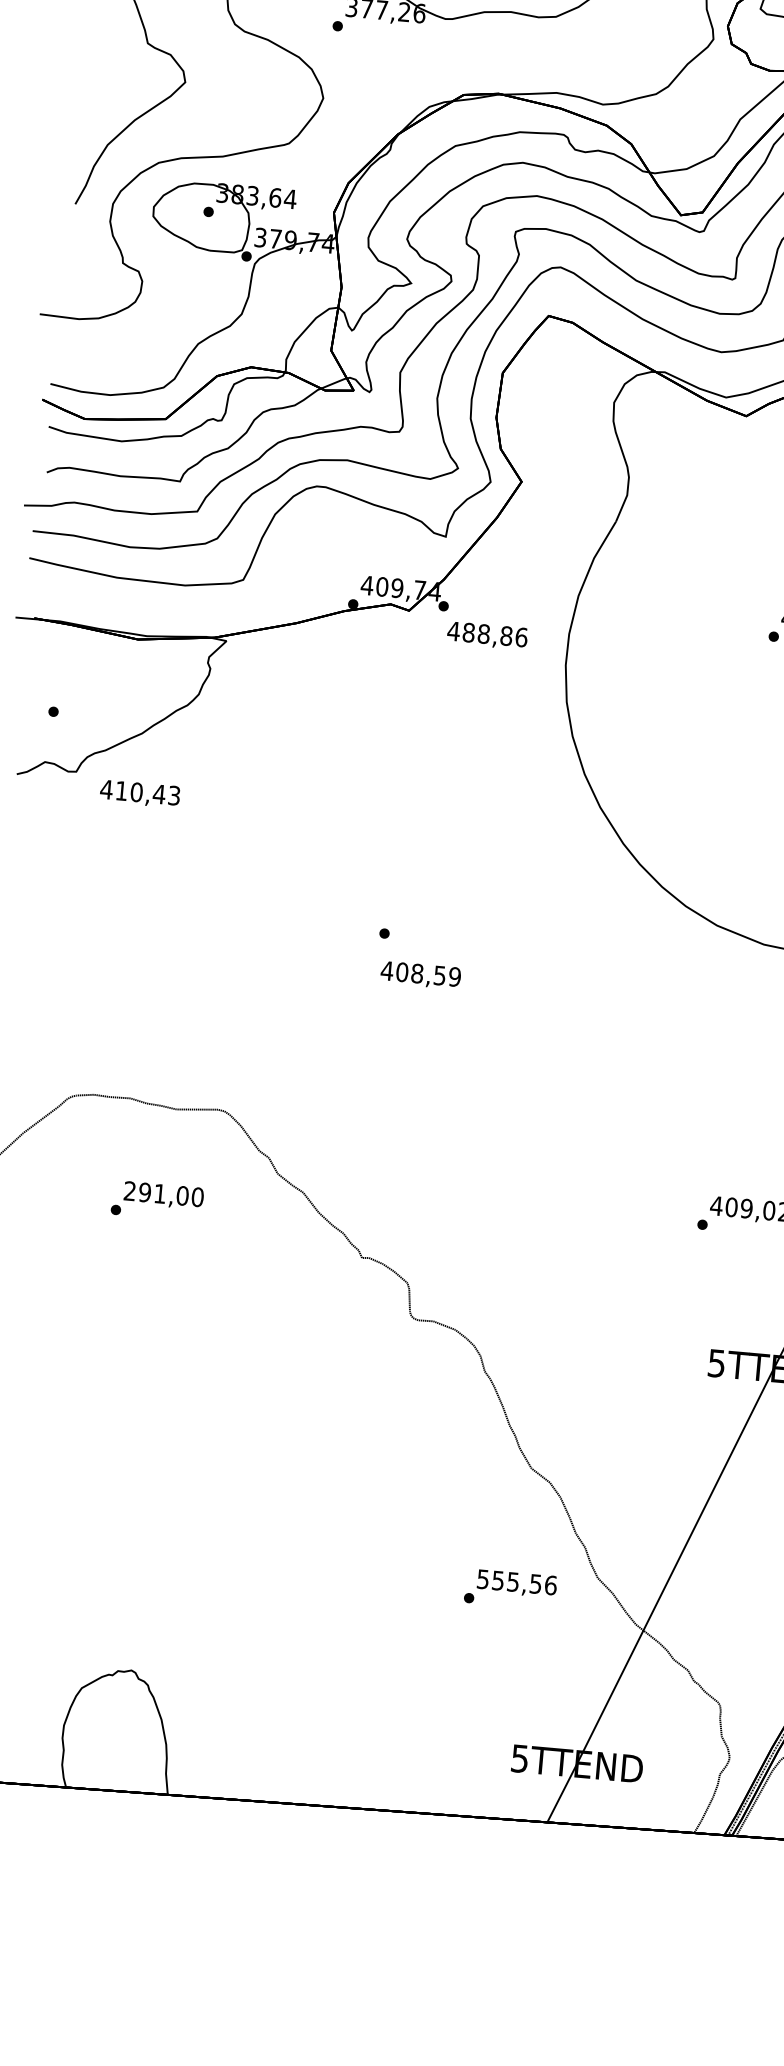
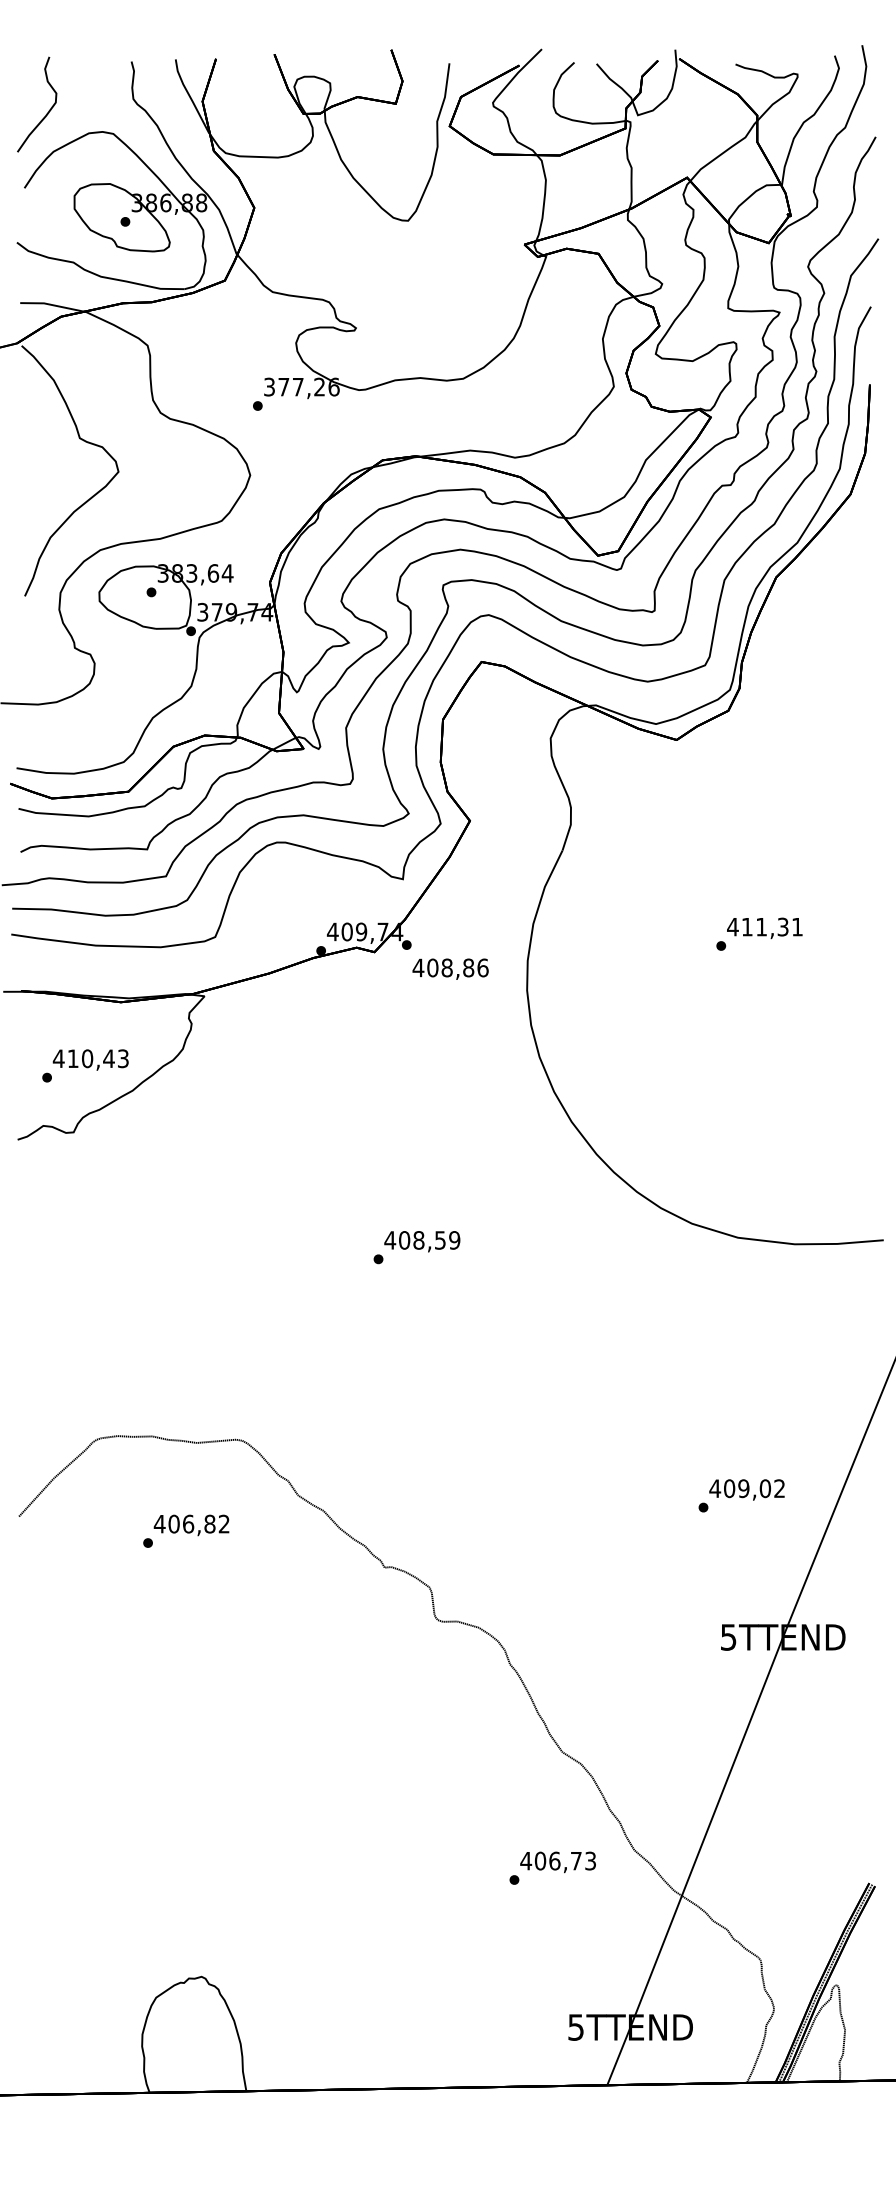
text: (468, 632) -> (432, 967), 488,86 -> 408,86
text: (139, 793) -> (90, 1059), moved
text: (421, 975) -> (422, 1241), moved
text: (163, 1193) -> (191, 1523), 291,00 -> 406,82
text: (517, 1581) -> (558, 1860), 555,56 -> 406,73

